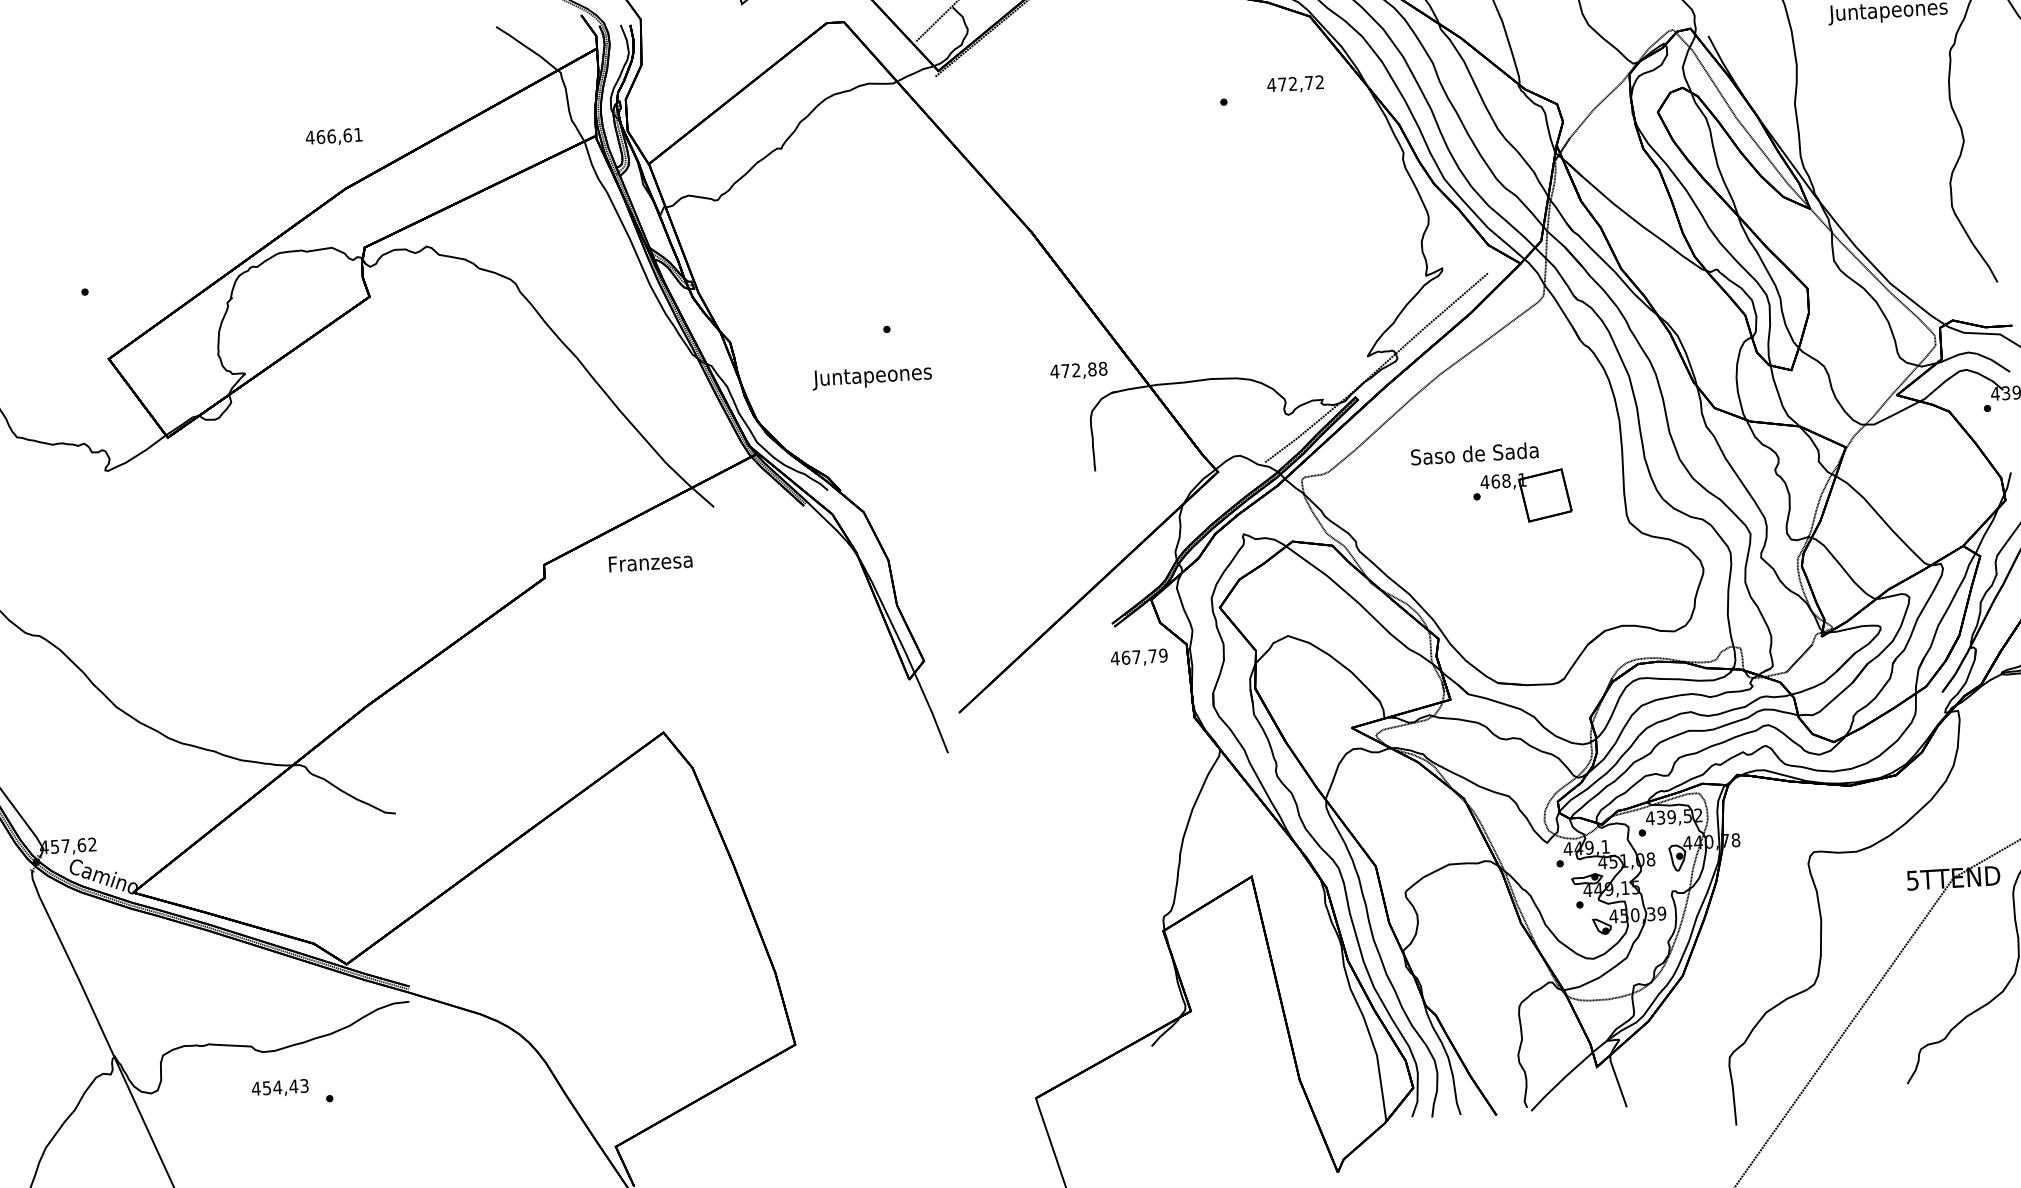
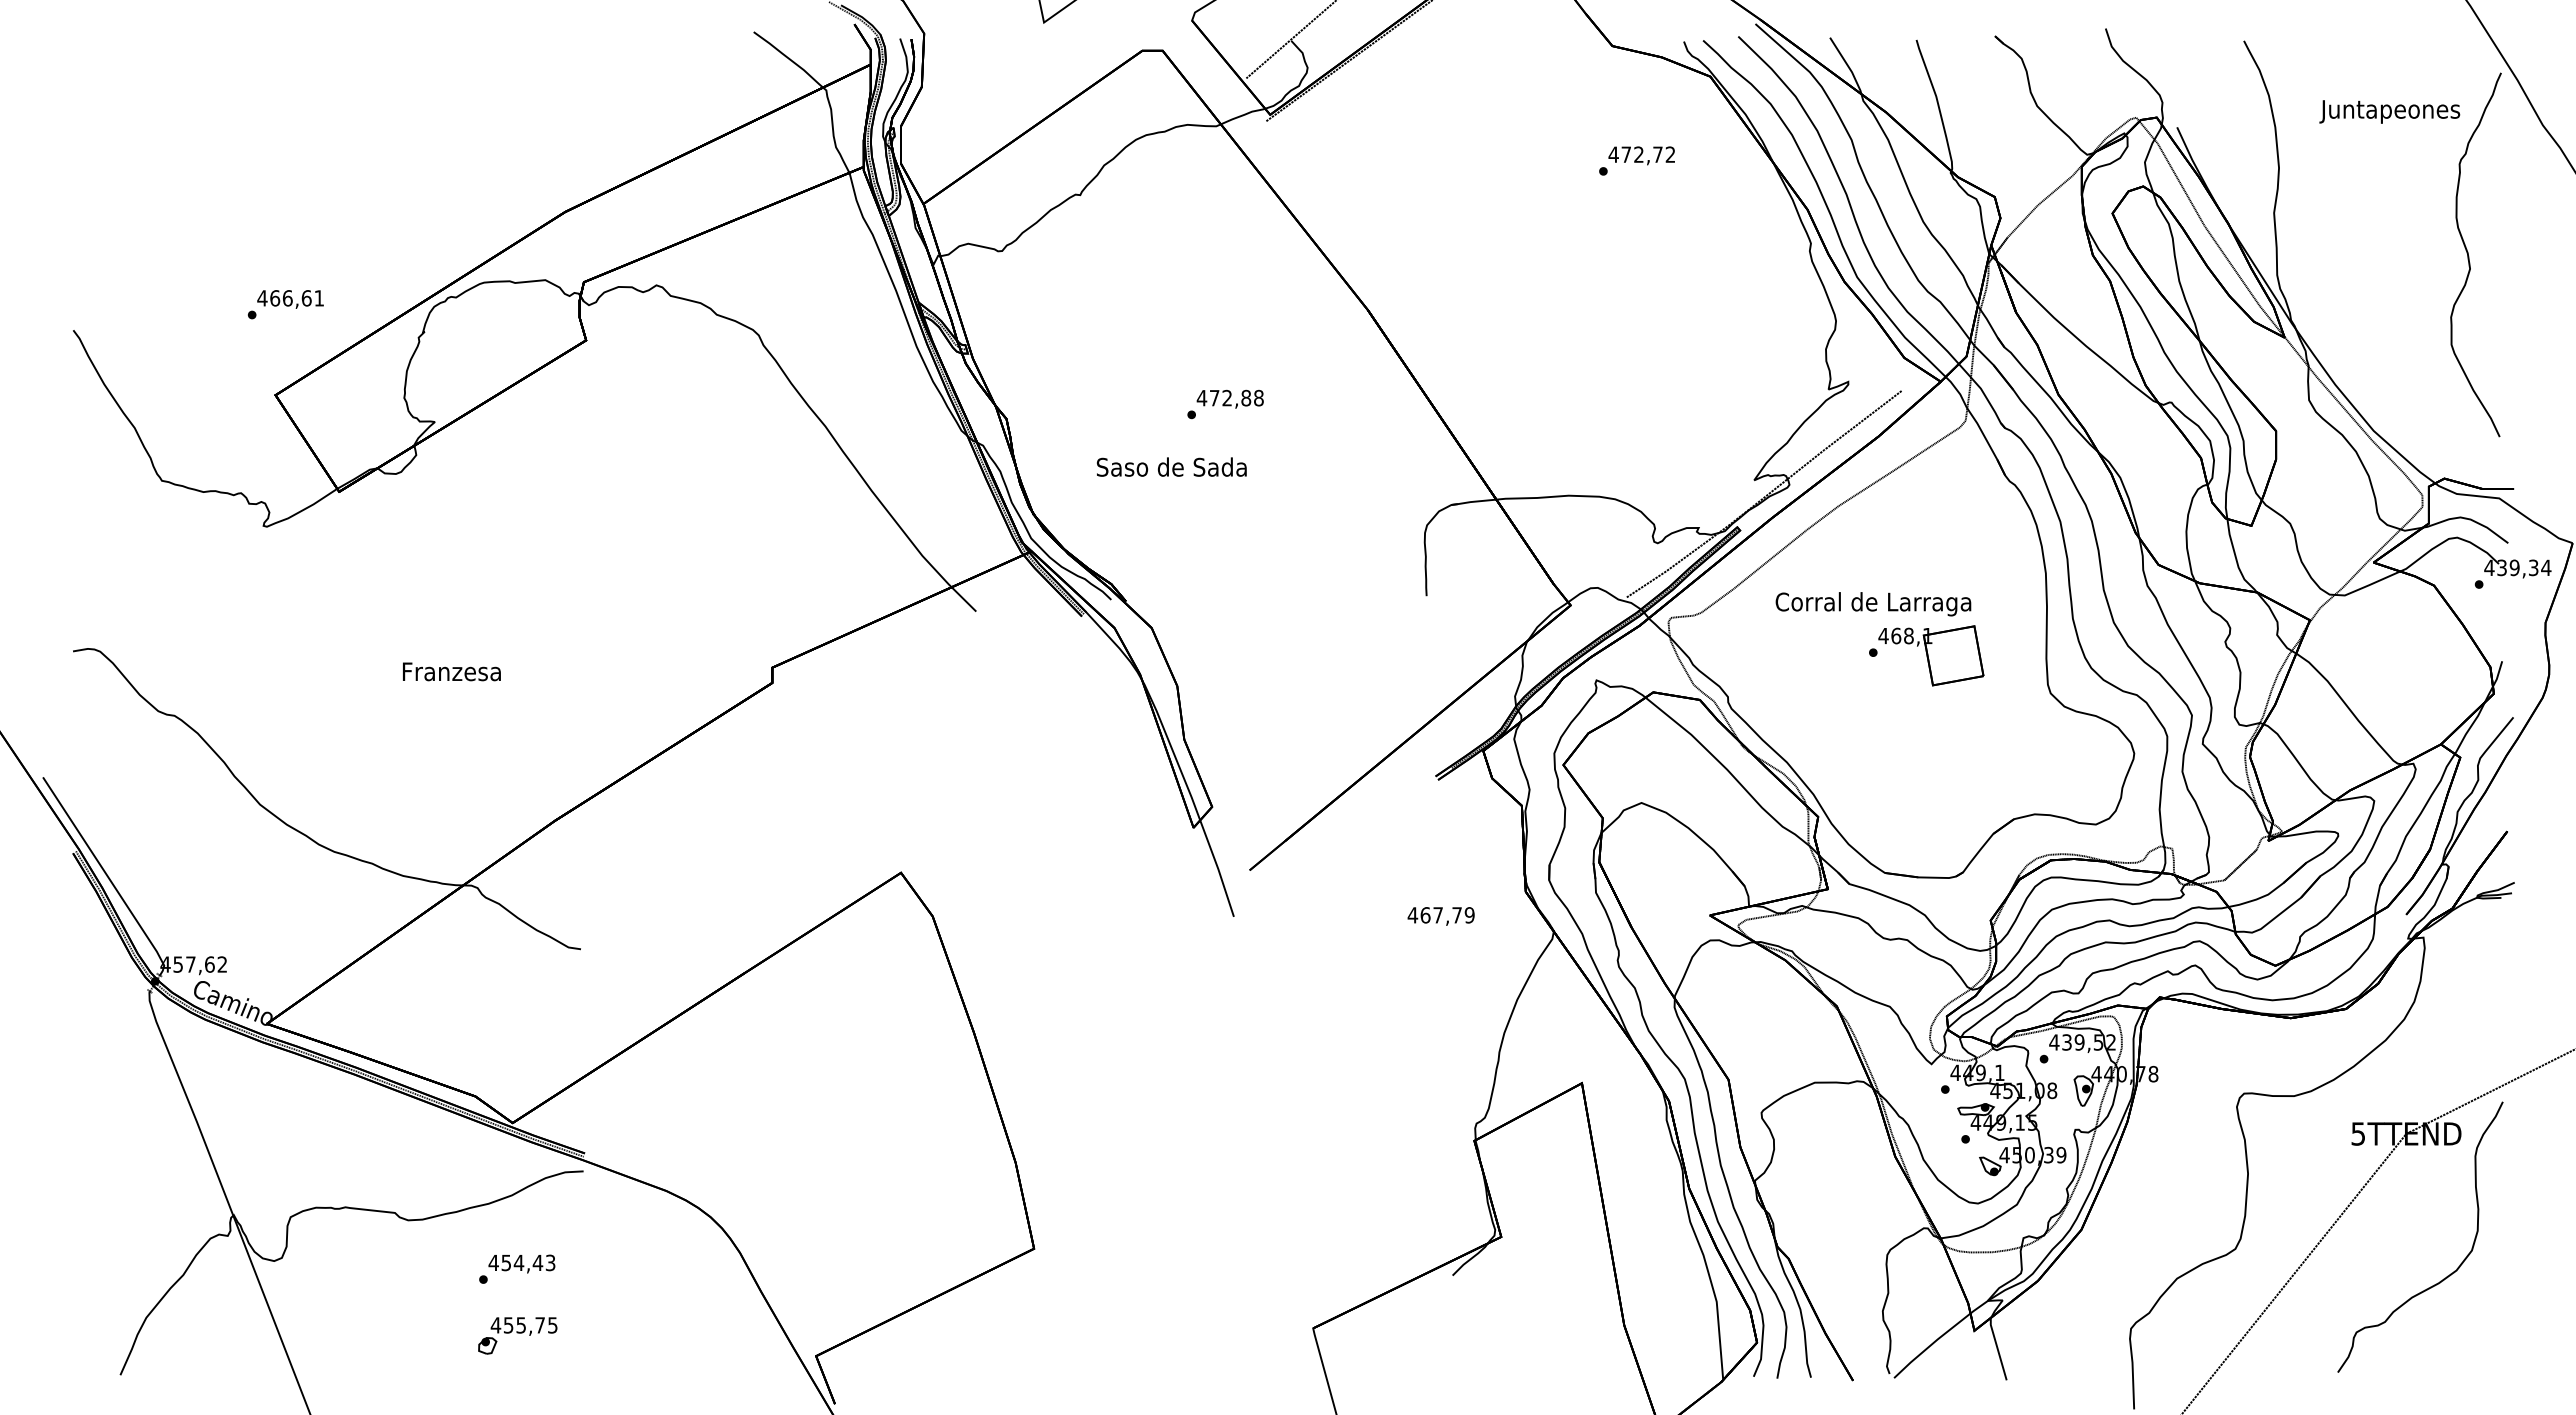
text: (1295, 84) -> (1641, 155), moved
text: (333, 137) -> (290, 299), moved
text: (1078, 370) -> (1229, 398), moved
text: (872, 376) -> (1171, 469), Juntapeones -> Saso de Sada
text: (1474, 455) -> (1873, 604), Saso de Sada -> Corral de Larraga
text: (650, 561) -> (451, 671), moved
text: (1138, 658) -> (1440, 916), moved
text: (279, 1087) -> (521, 1263), moved
part: (361, 1144) -> (517, 1335), added

